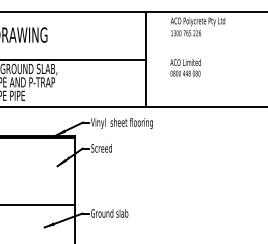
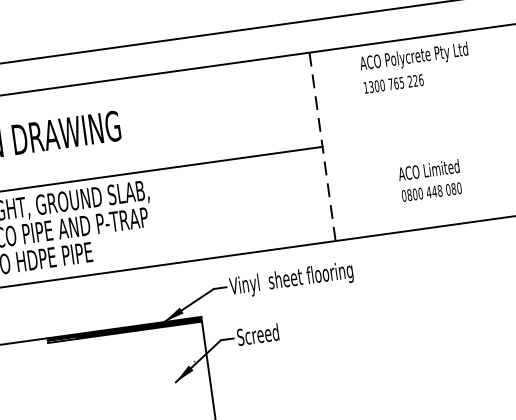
line: (146, 59) -> (322, 146), solid -> dashed
text: (185, 67) -> (430, 180), moved

